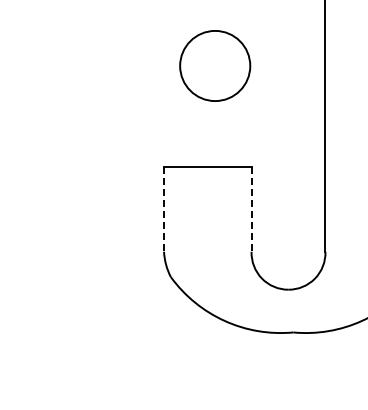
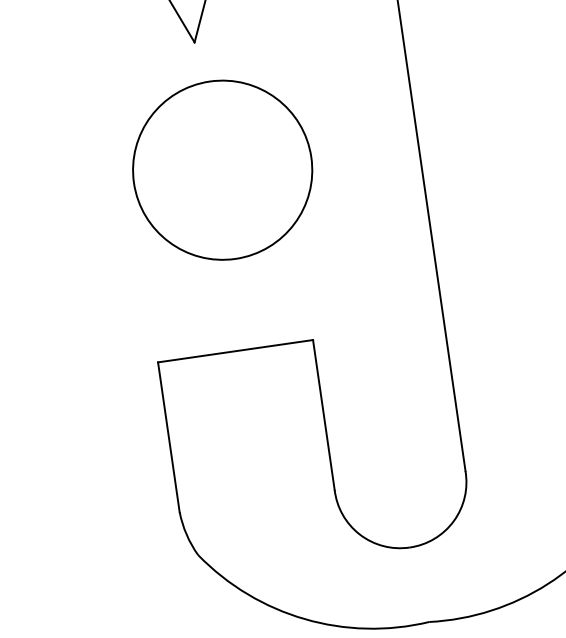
circle: (215, 65) -> (223, 169), size x1.43
line: (164, 209) -> (169, 437), dashed -> solid
line: (251, 209) -> (323, 414), dashed -> solid

